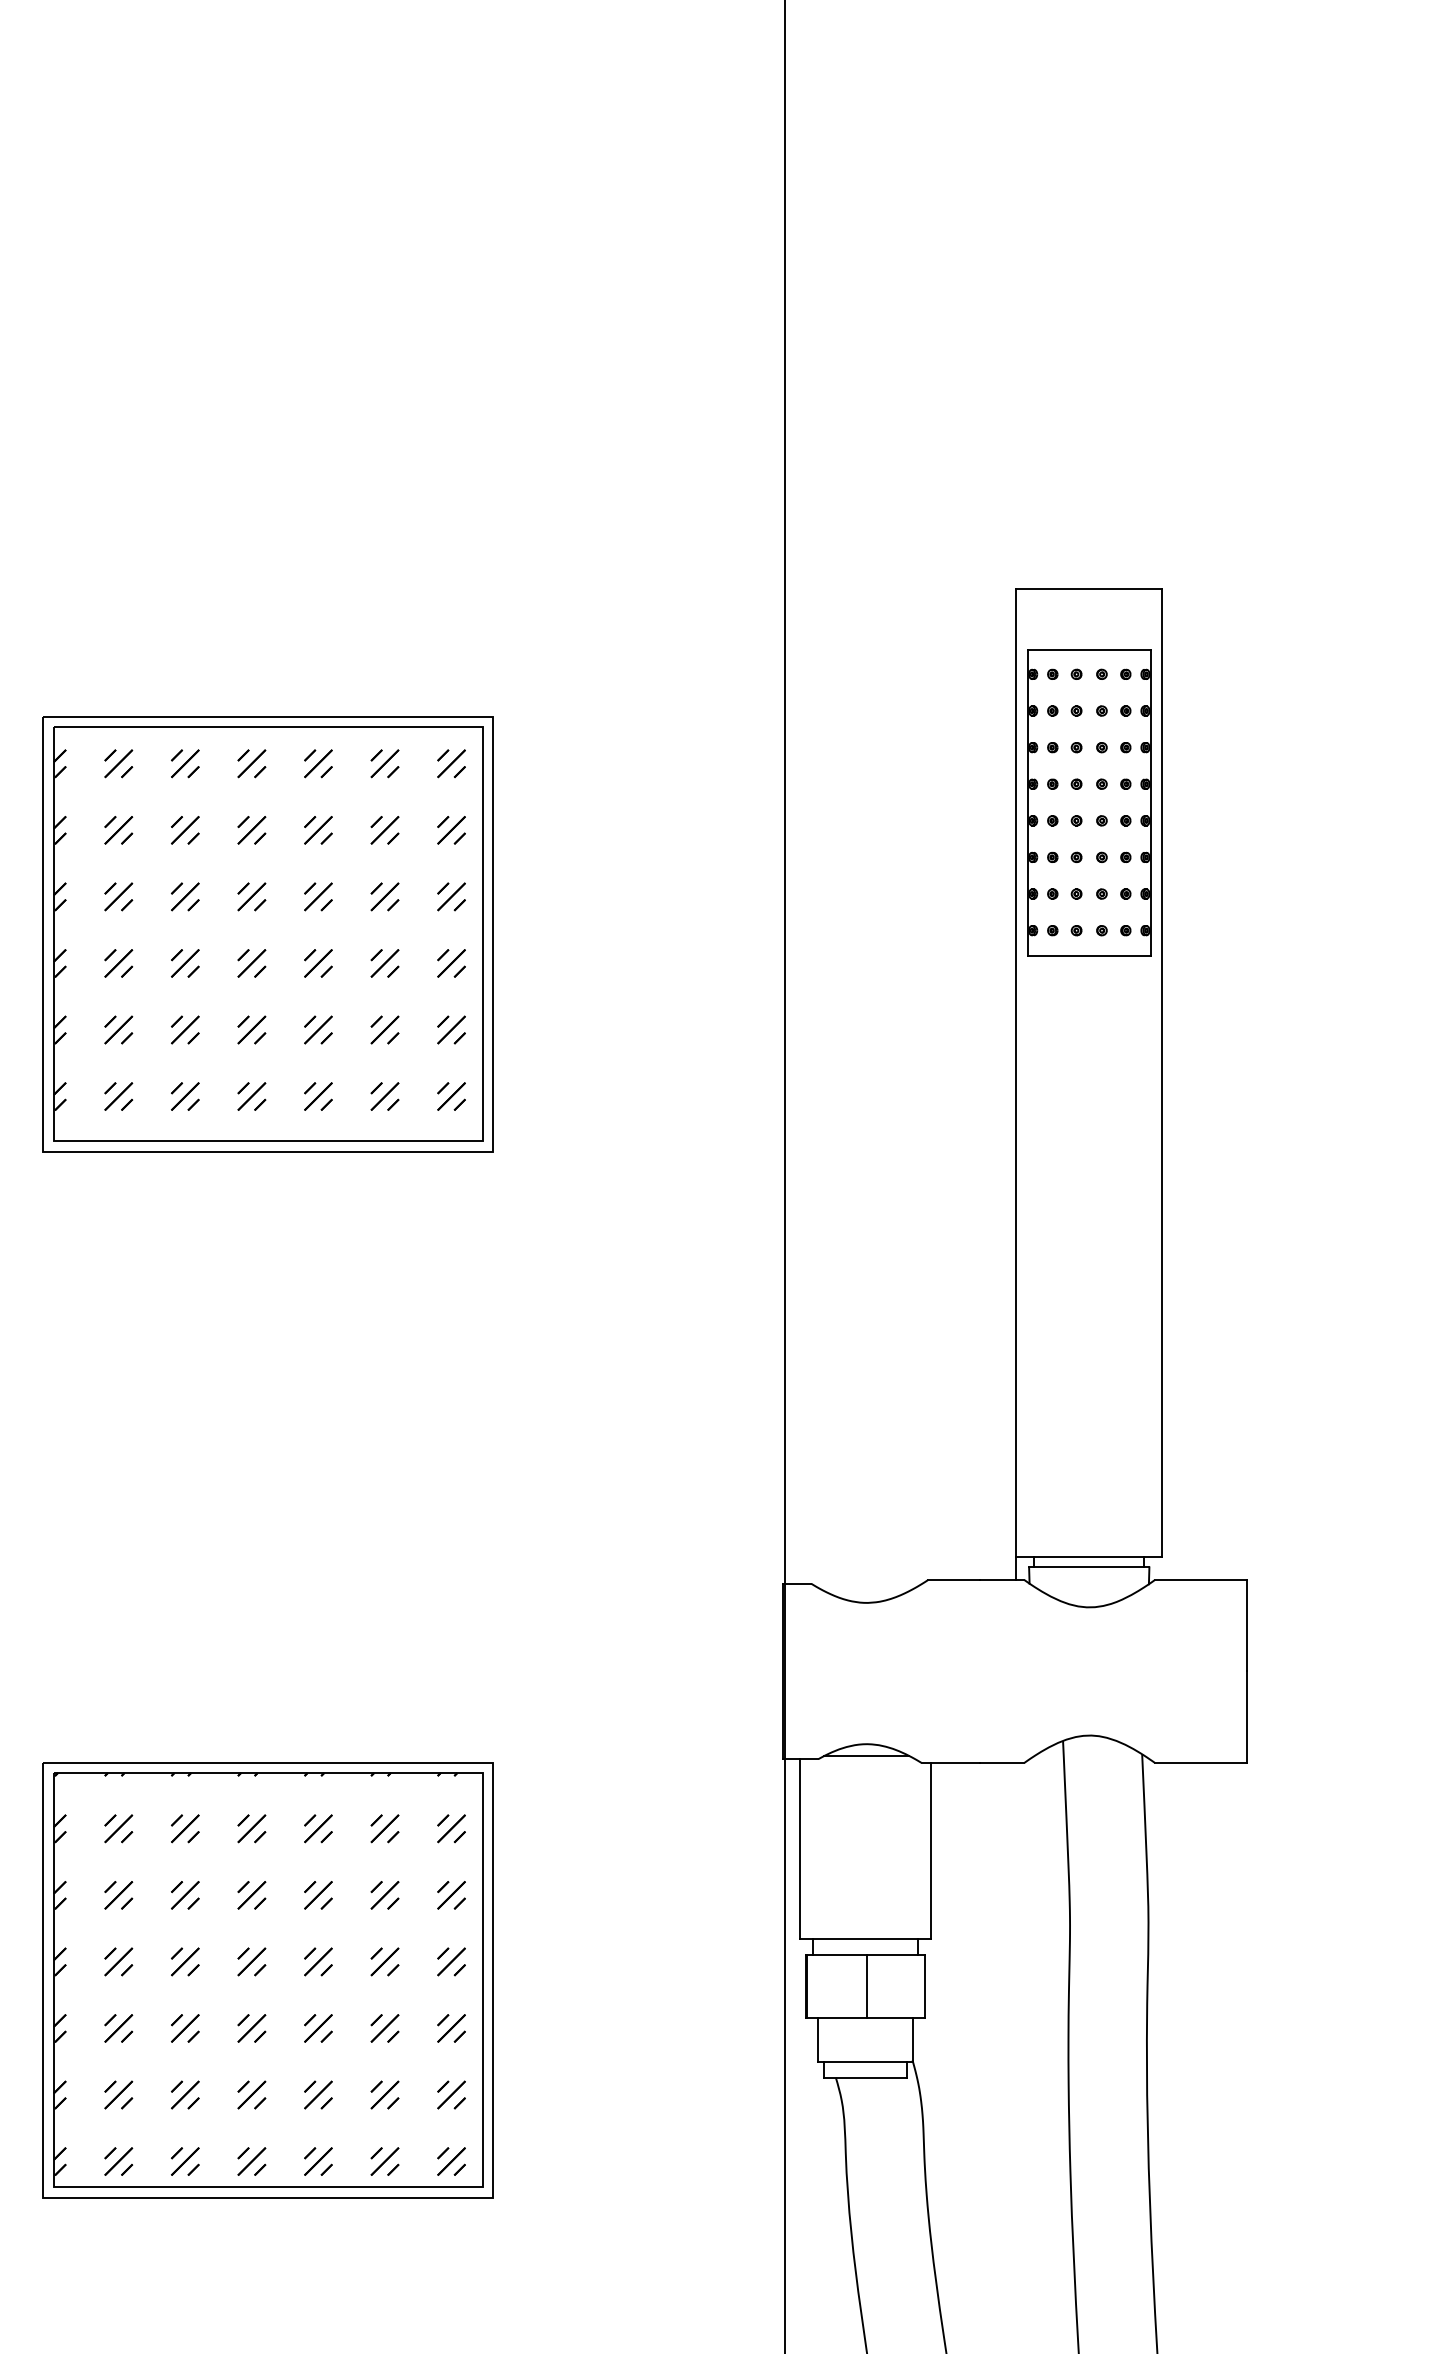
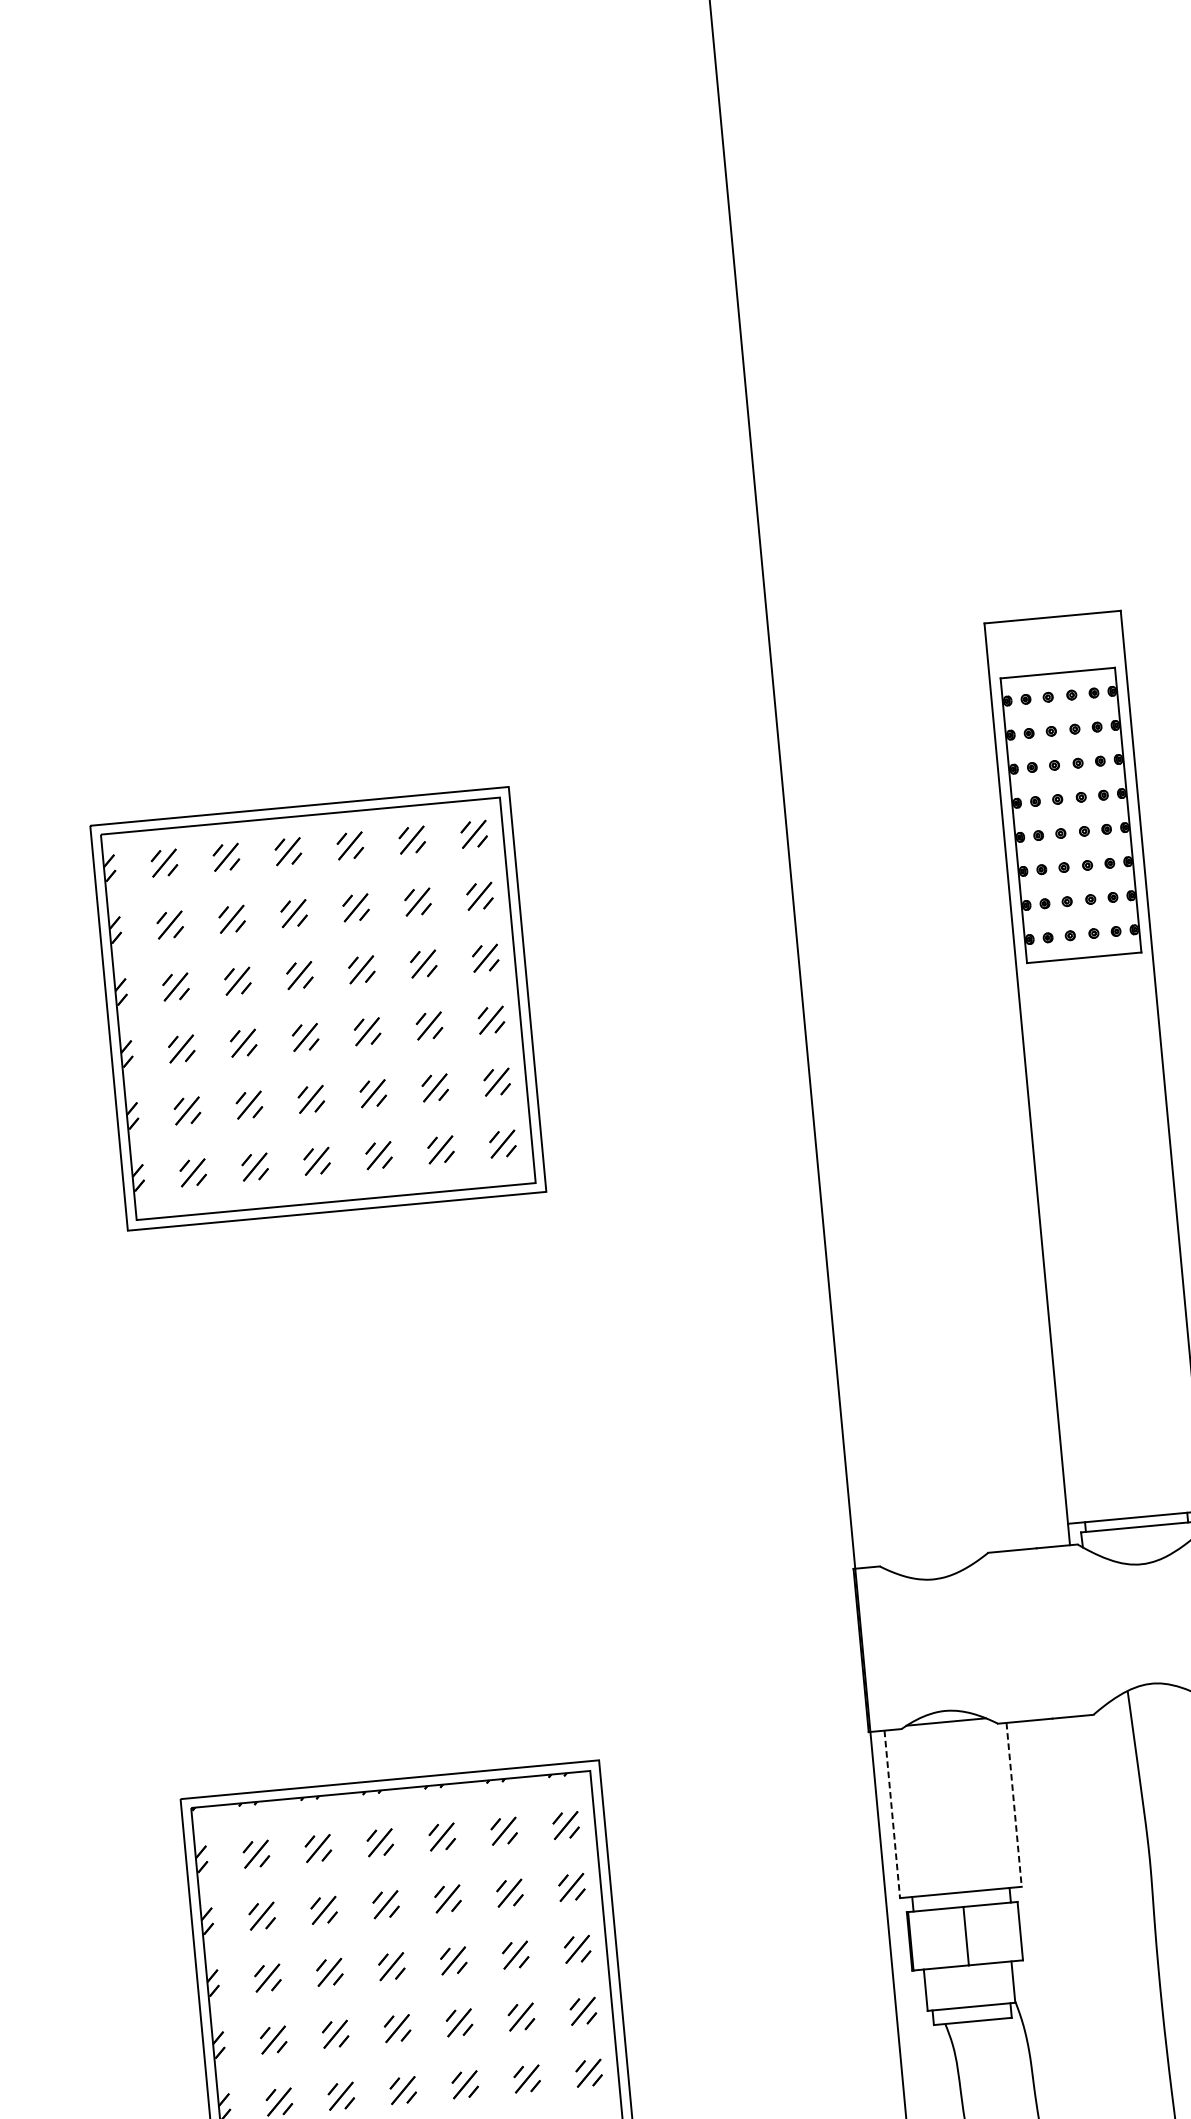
line: (800, 1849) -> (892, 1814), solid -> dashed
line: (930, 1851) -> (1013, 1805), solid -> dashed

